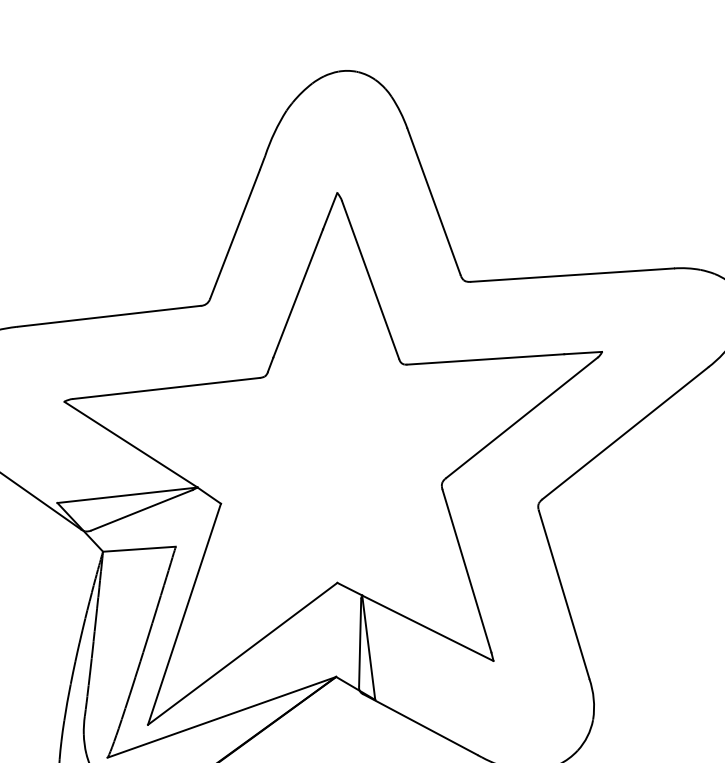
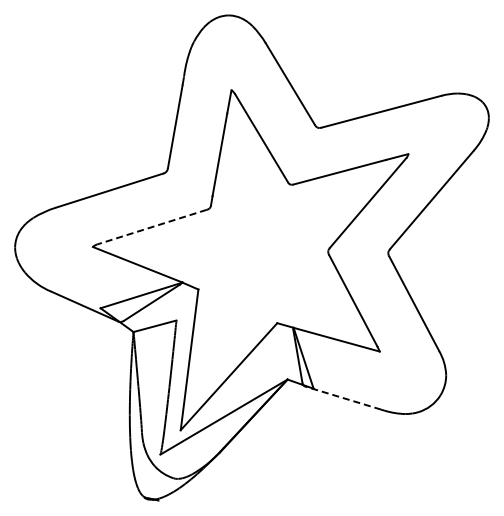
line: (164, 388) -> (151, 227), solid -> dashed
line: (420, 725) -> (343, 398), solid -> dashed

